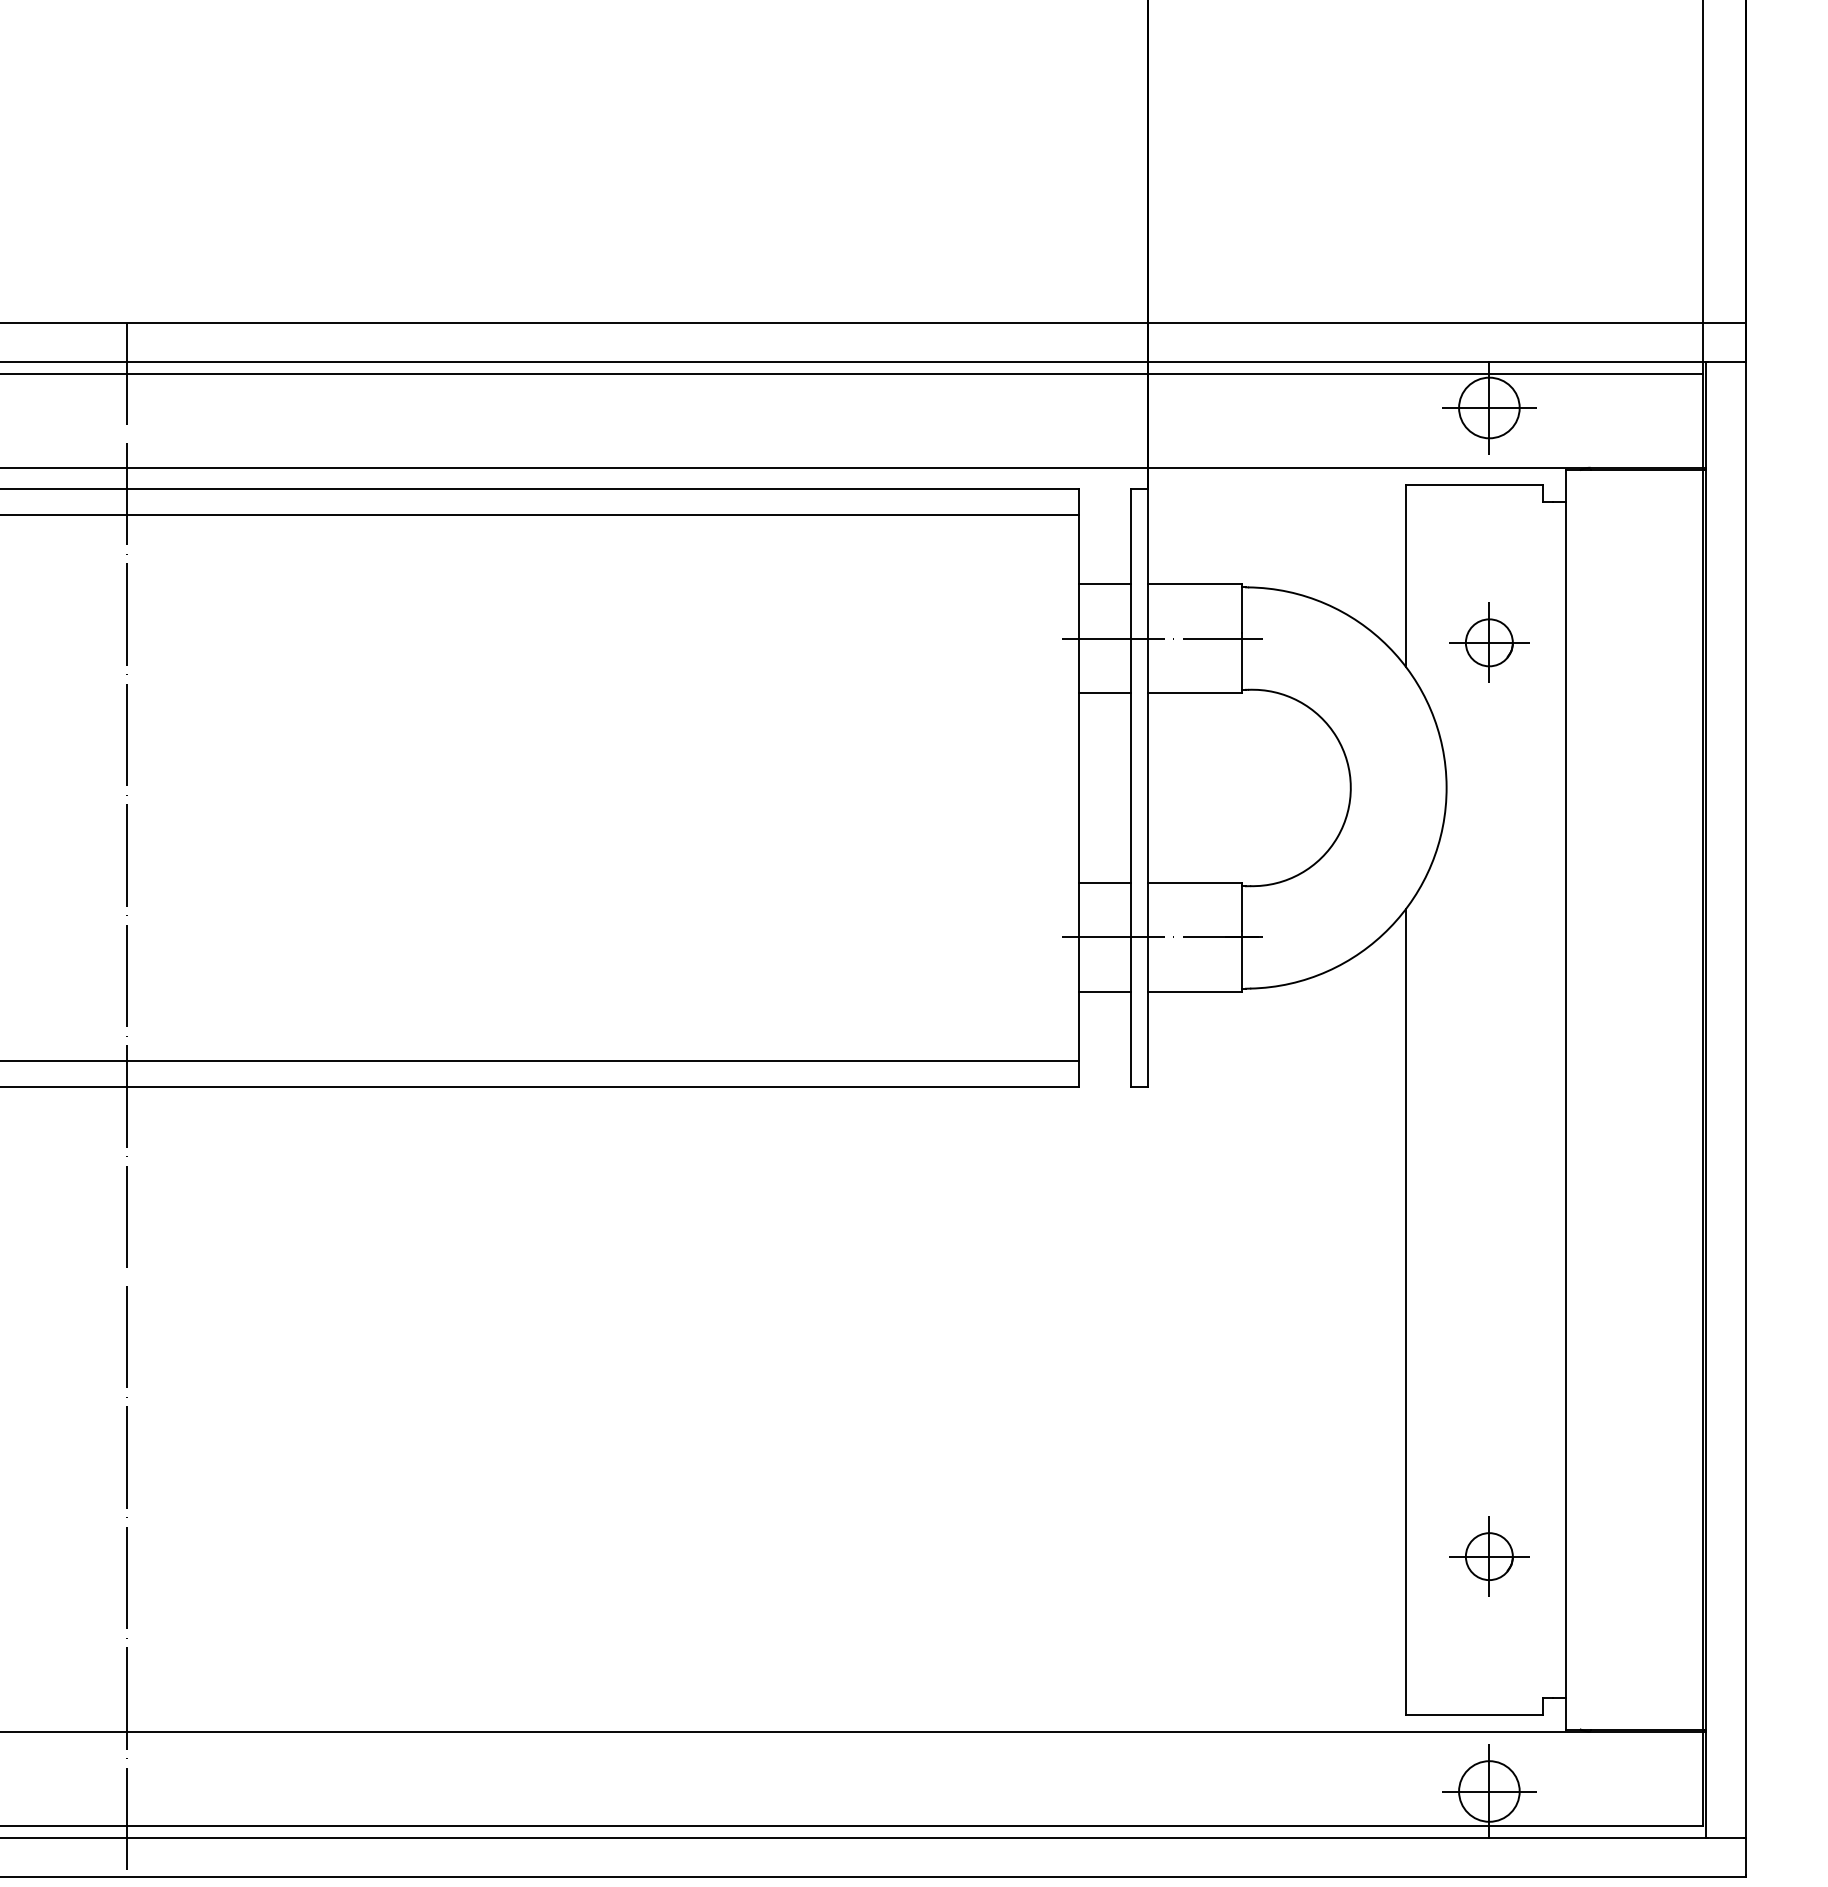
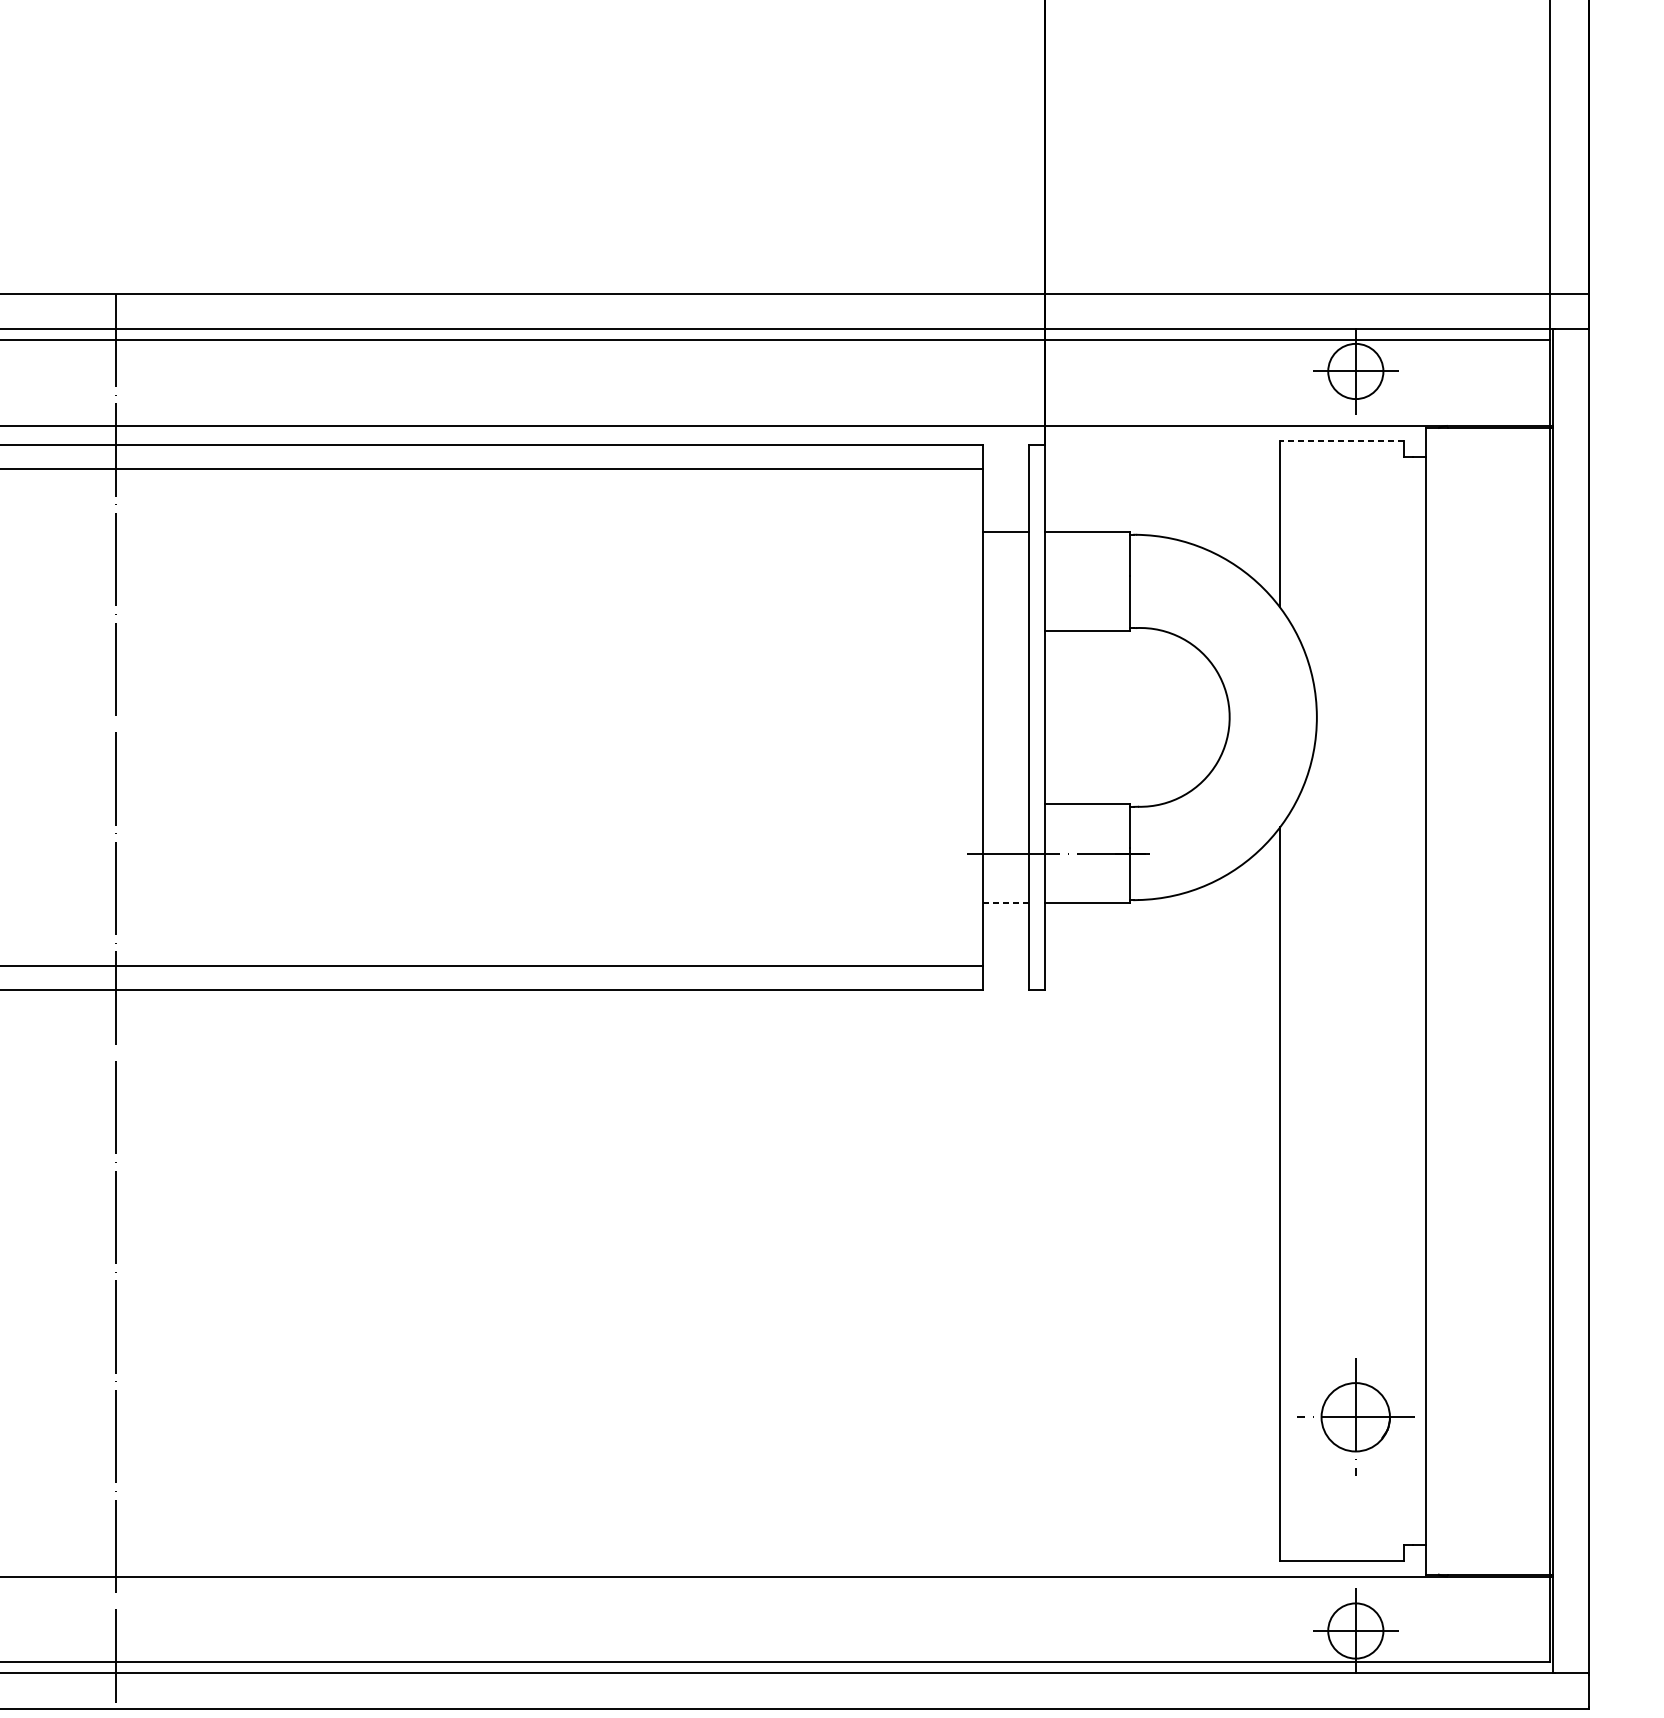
line: (1473, 484) -> (1341, 441), solid -> dashed
line: (1162, 638) -> (1058, 581), removed
part: (1489, 642) -> (1355, 584), removed
line: (1104, 692) -> (1005, 630), removed
line: (1104, 883) -> (1005, 804), removed
line: (1105, 991) -> (1006, 902), solid -> dashed
part: (1489, 1556) -> (1355, 1417), size x1.6

